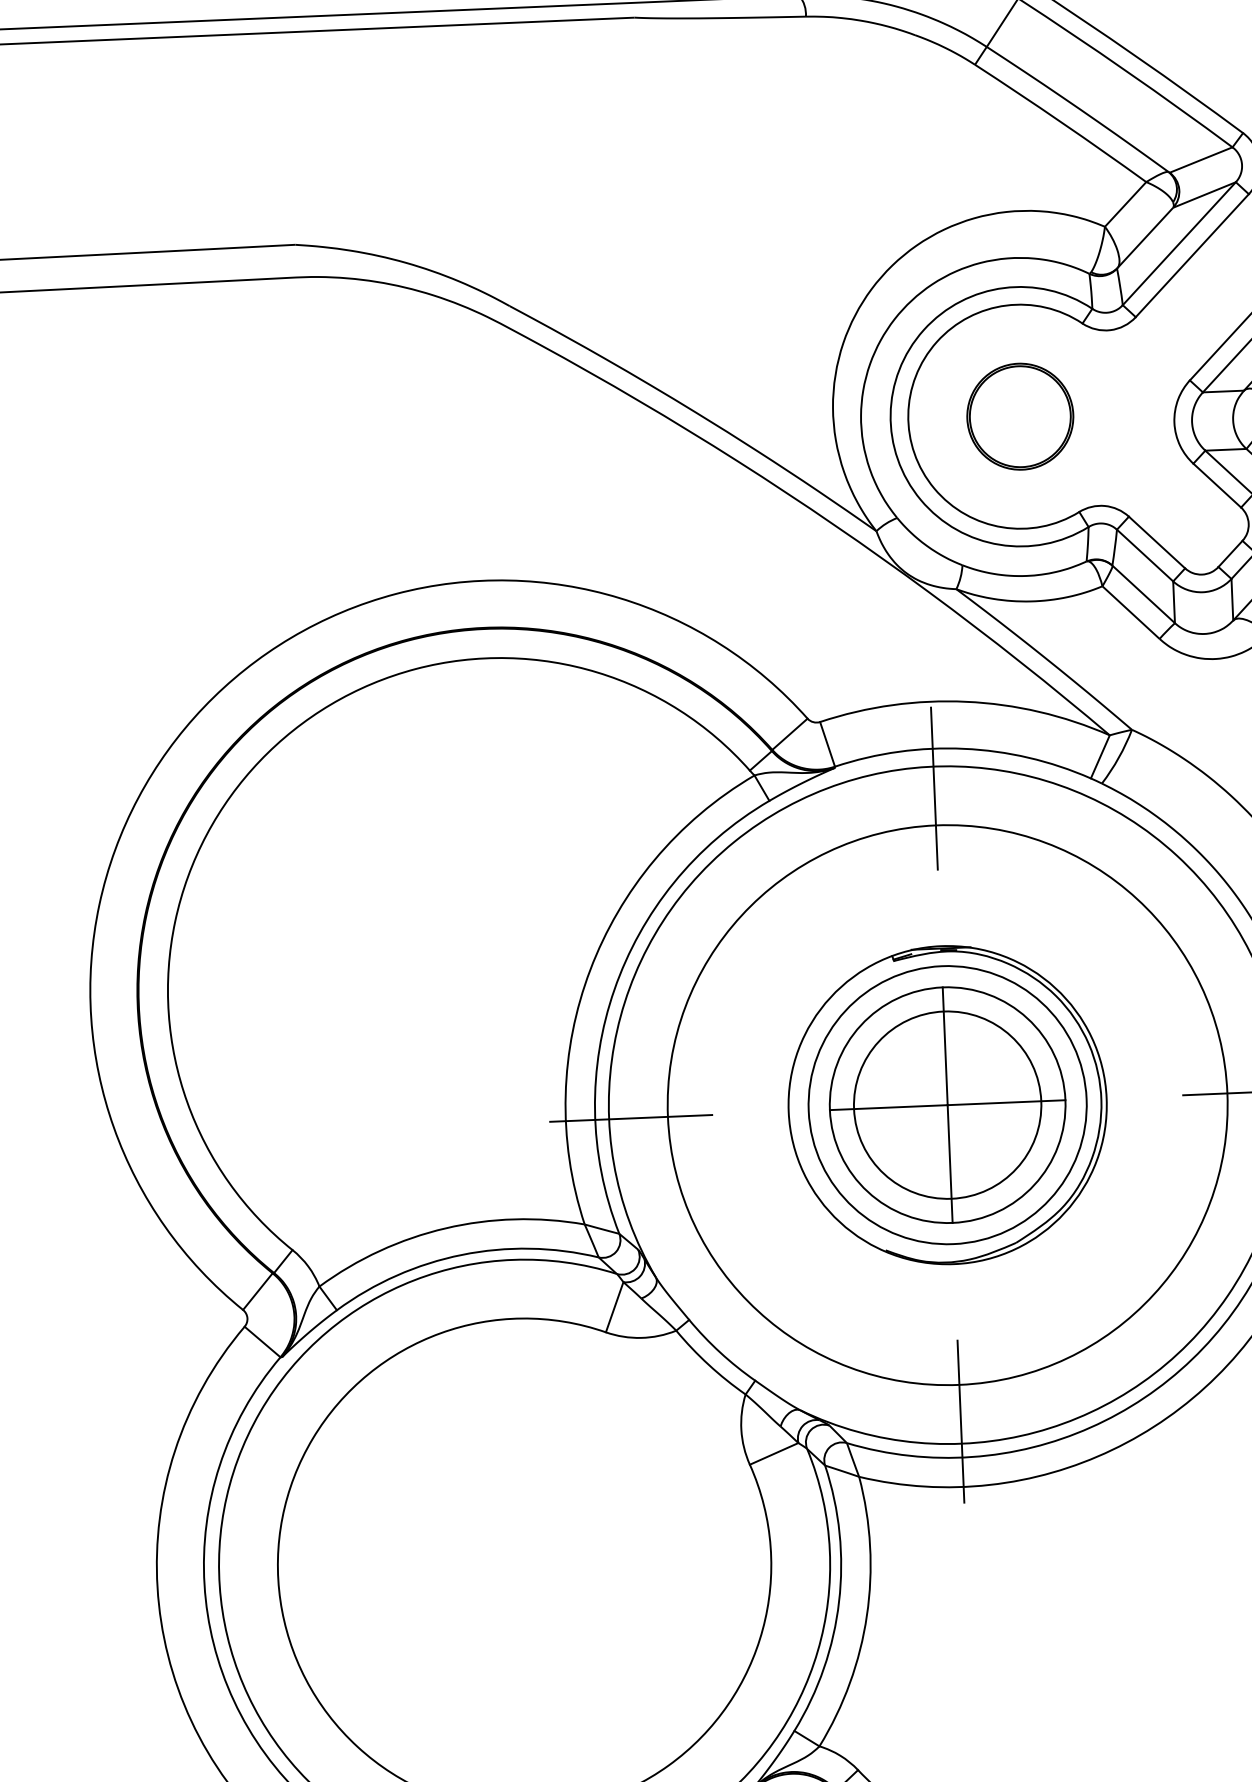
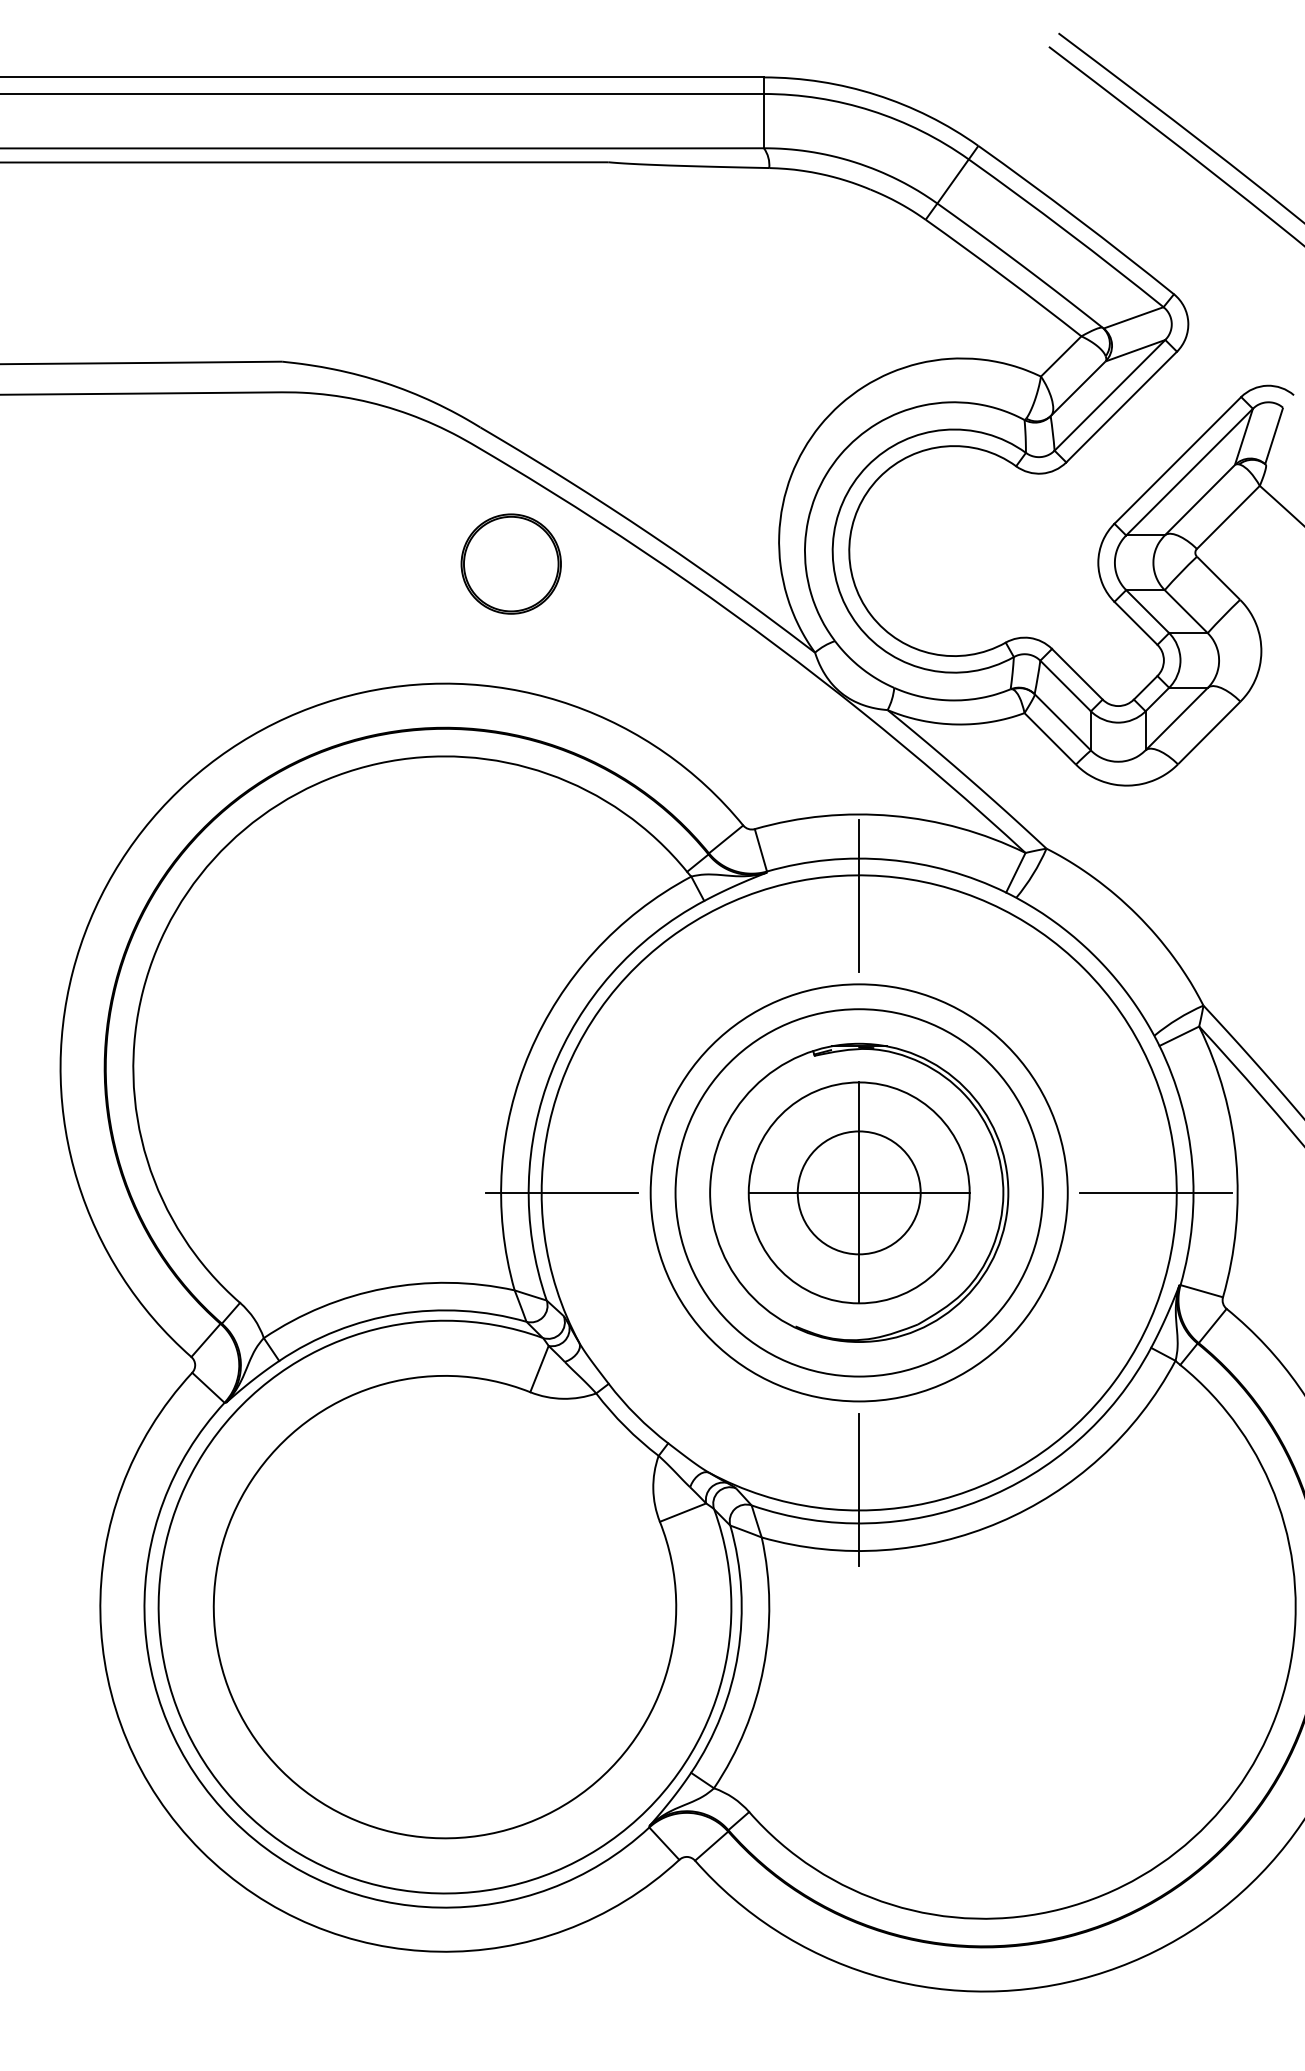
part: (1019, 416) -> (510, 563), moved
circle: (946, 1104) -> (858, 1192), size x0.7
circle: (946, 1104) -> (858, 1192), size x1.6
circle: (947, 1104) -> (859, 1192), size x0.7

